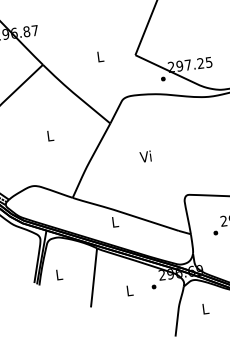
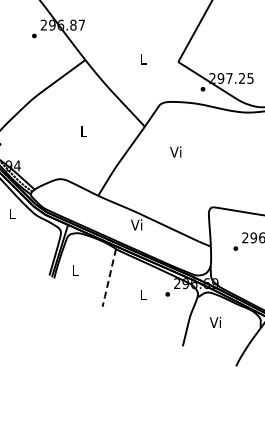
text: (145, 156) -> (175, 151), moved
text: (114, 221) -> (136, 224), L -> Vi
line: (94, 278) -> (109, 278), solid -> dashed
text: (203, 308) -> (214, 321), L -> Vi

